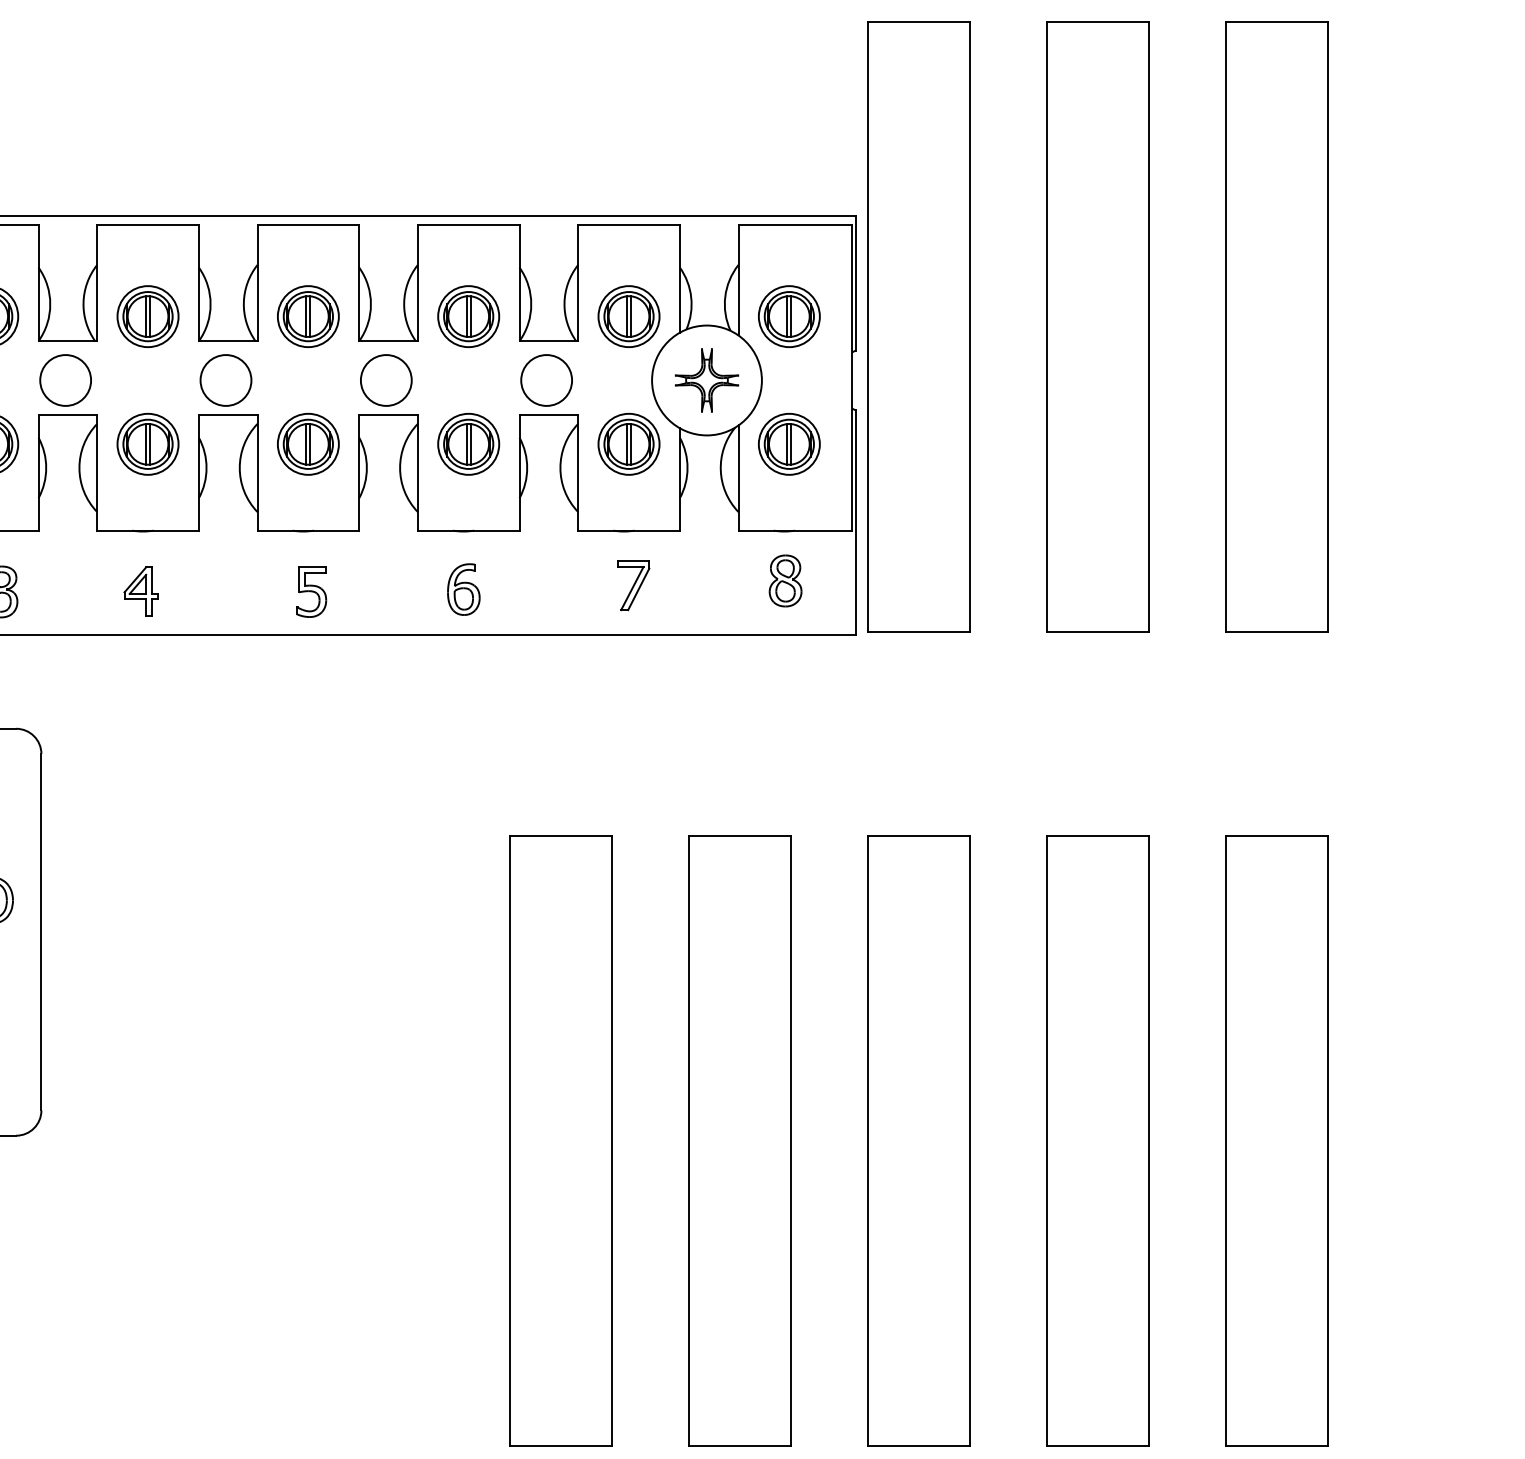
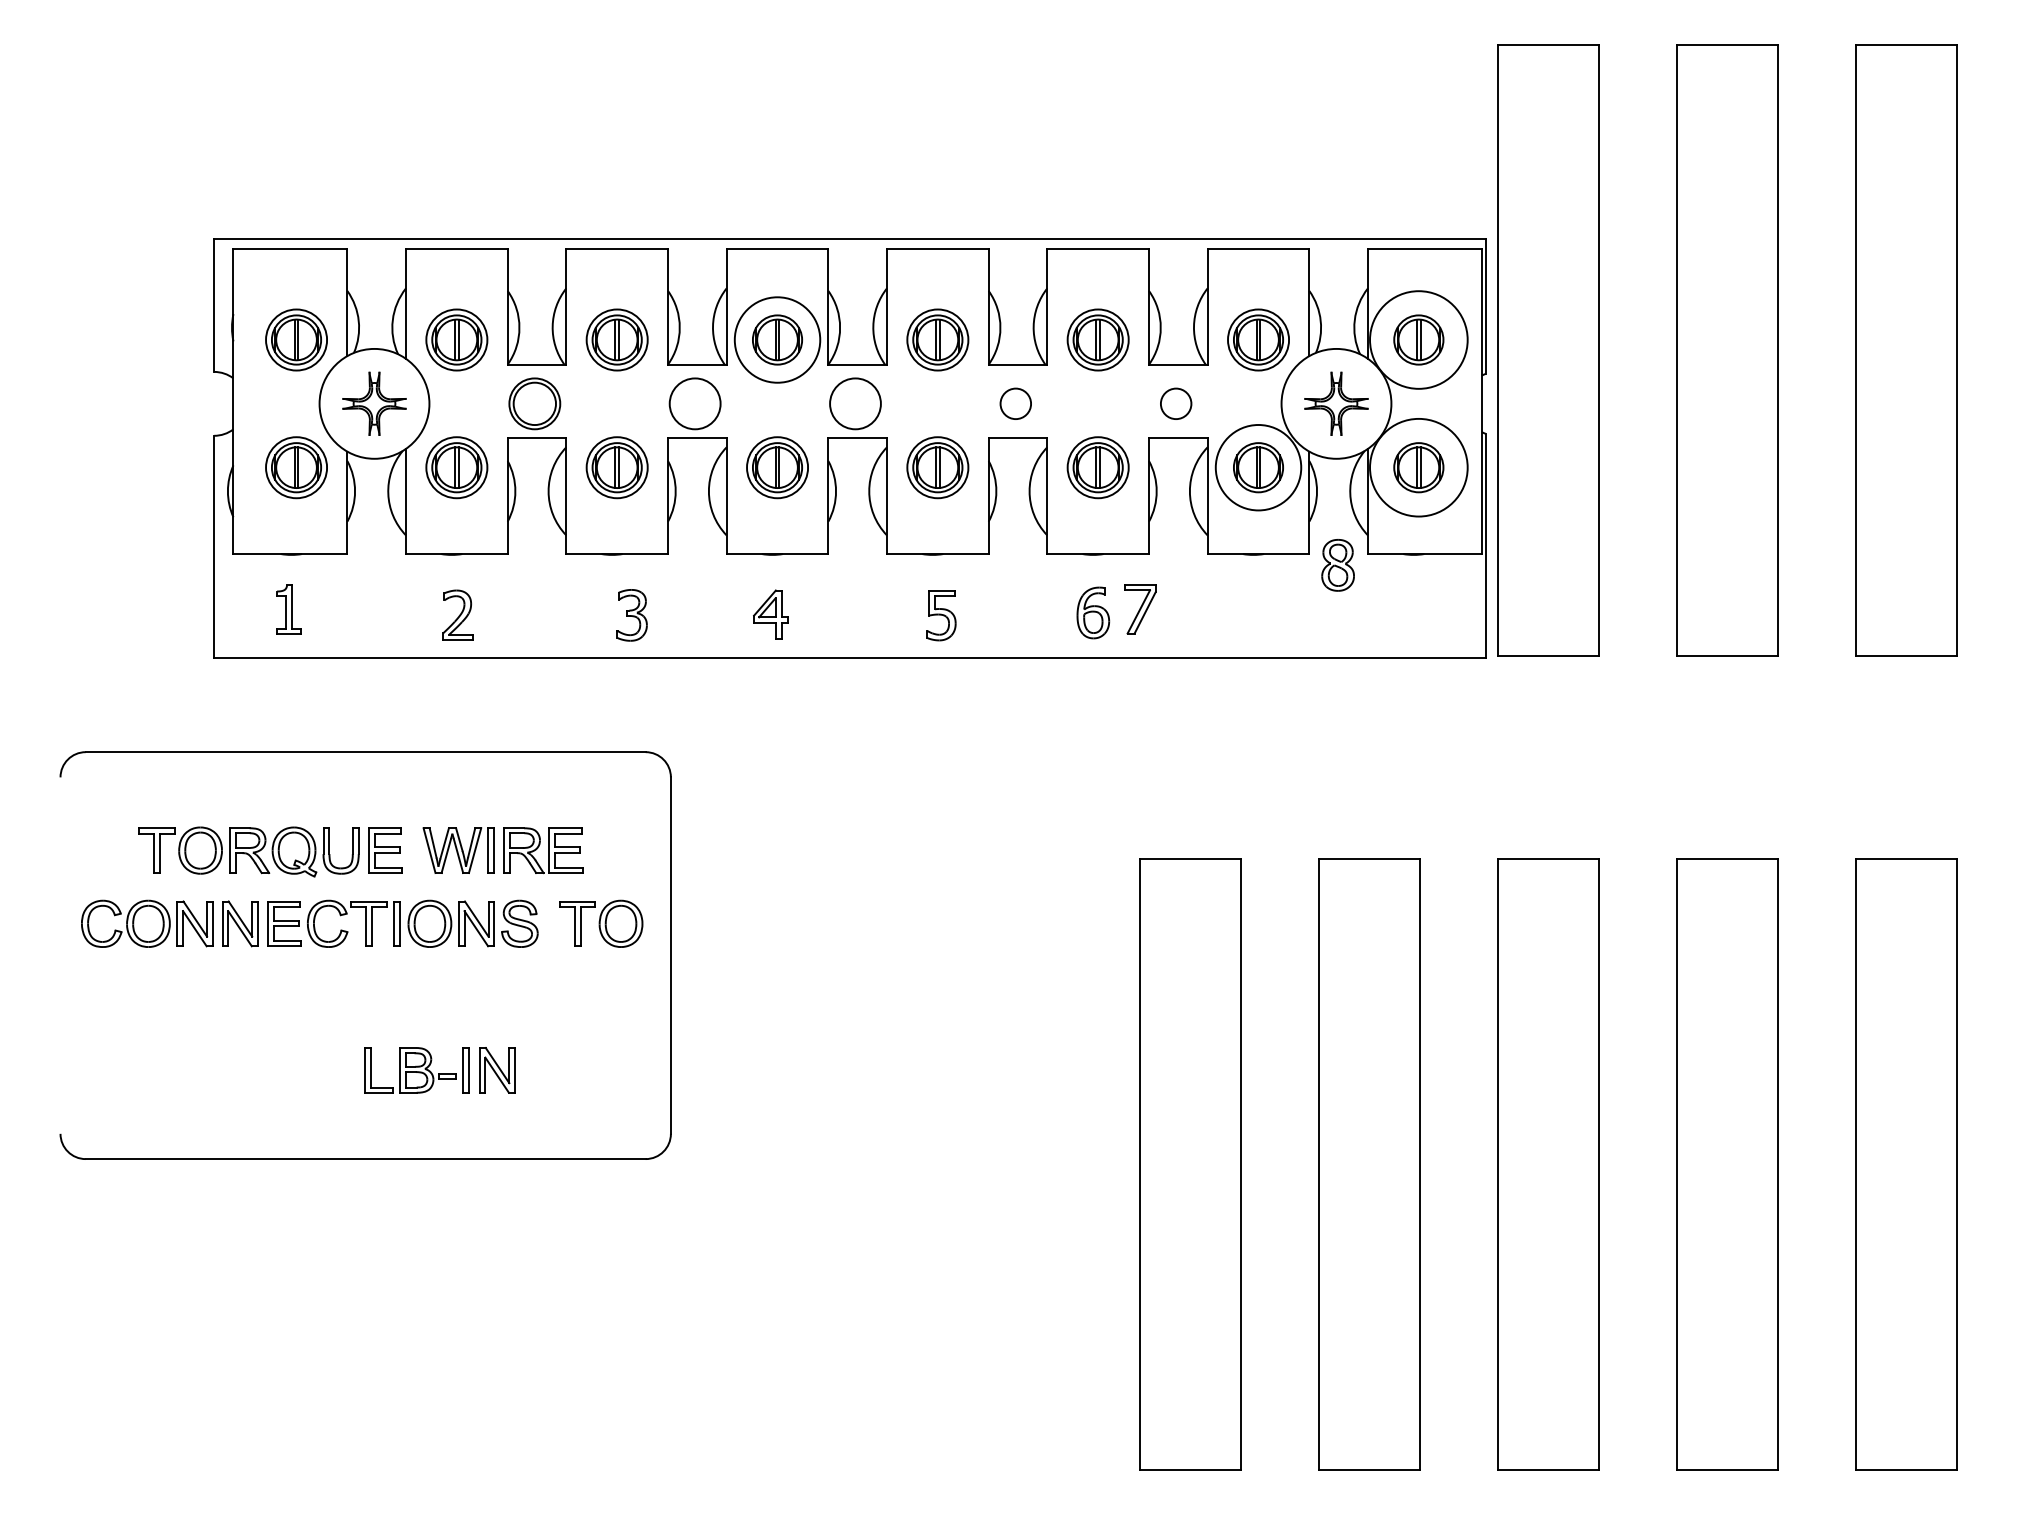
circle: (148, 316) -> (777, 339), size x1.4
circle: (789, 316) -> (1418, 339), size x1.6
circle: (386, 380) -> (1015, 403), size x0.6
circle: (546, 380) -> (1175, 403), size x0.6
circle: (629, 444) -> (1258, 467), size x1.4
circle: (789, 444) -> (1418, 467), size x1.6
part: (785, 581) -> (1337, 565), moved
part: (634, 586) -> (1140, 609), moved

